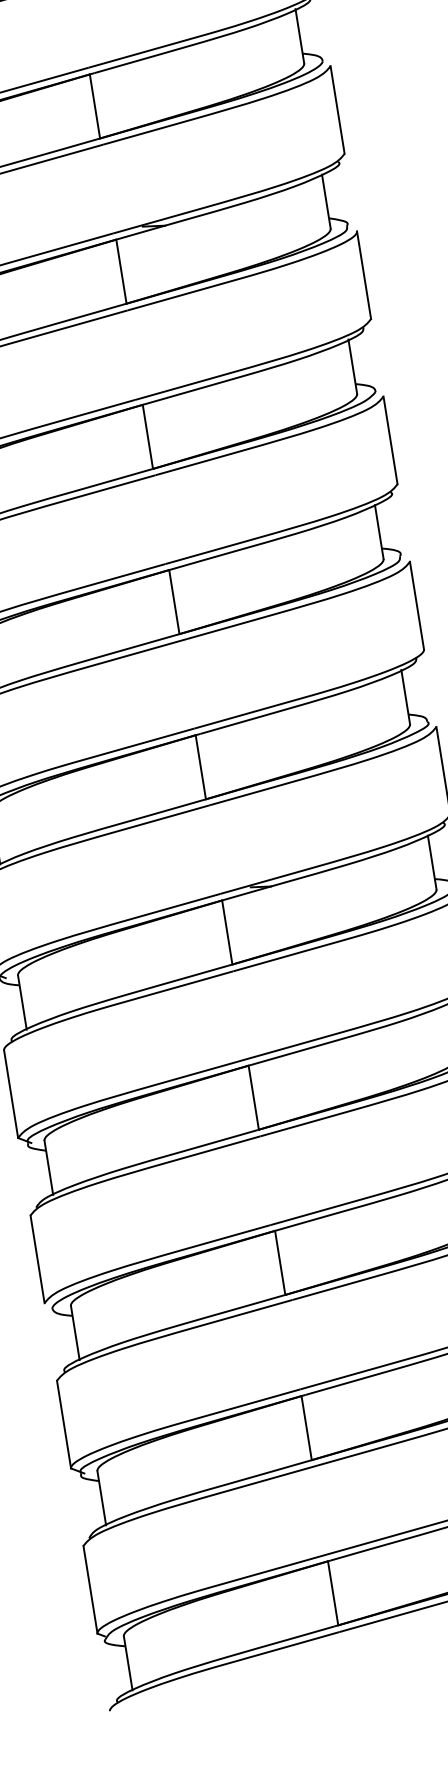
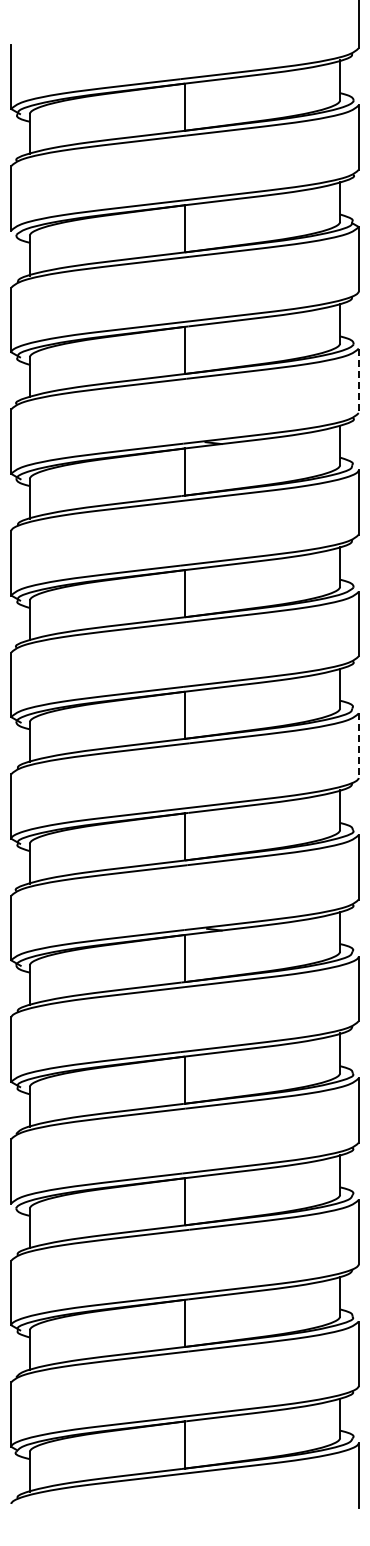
line: (337, 110) -> (358, 381), solid -> dashed
line: (416, 606) -> (358, 746), solid -> dashed

